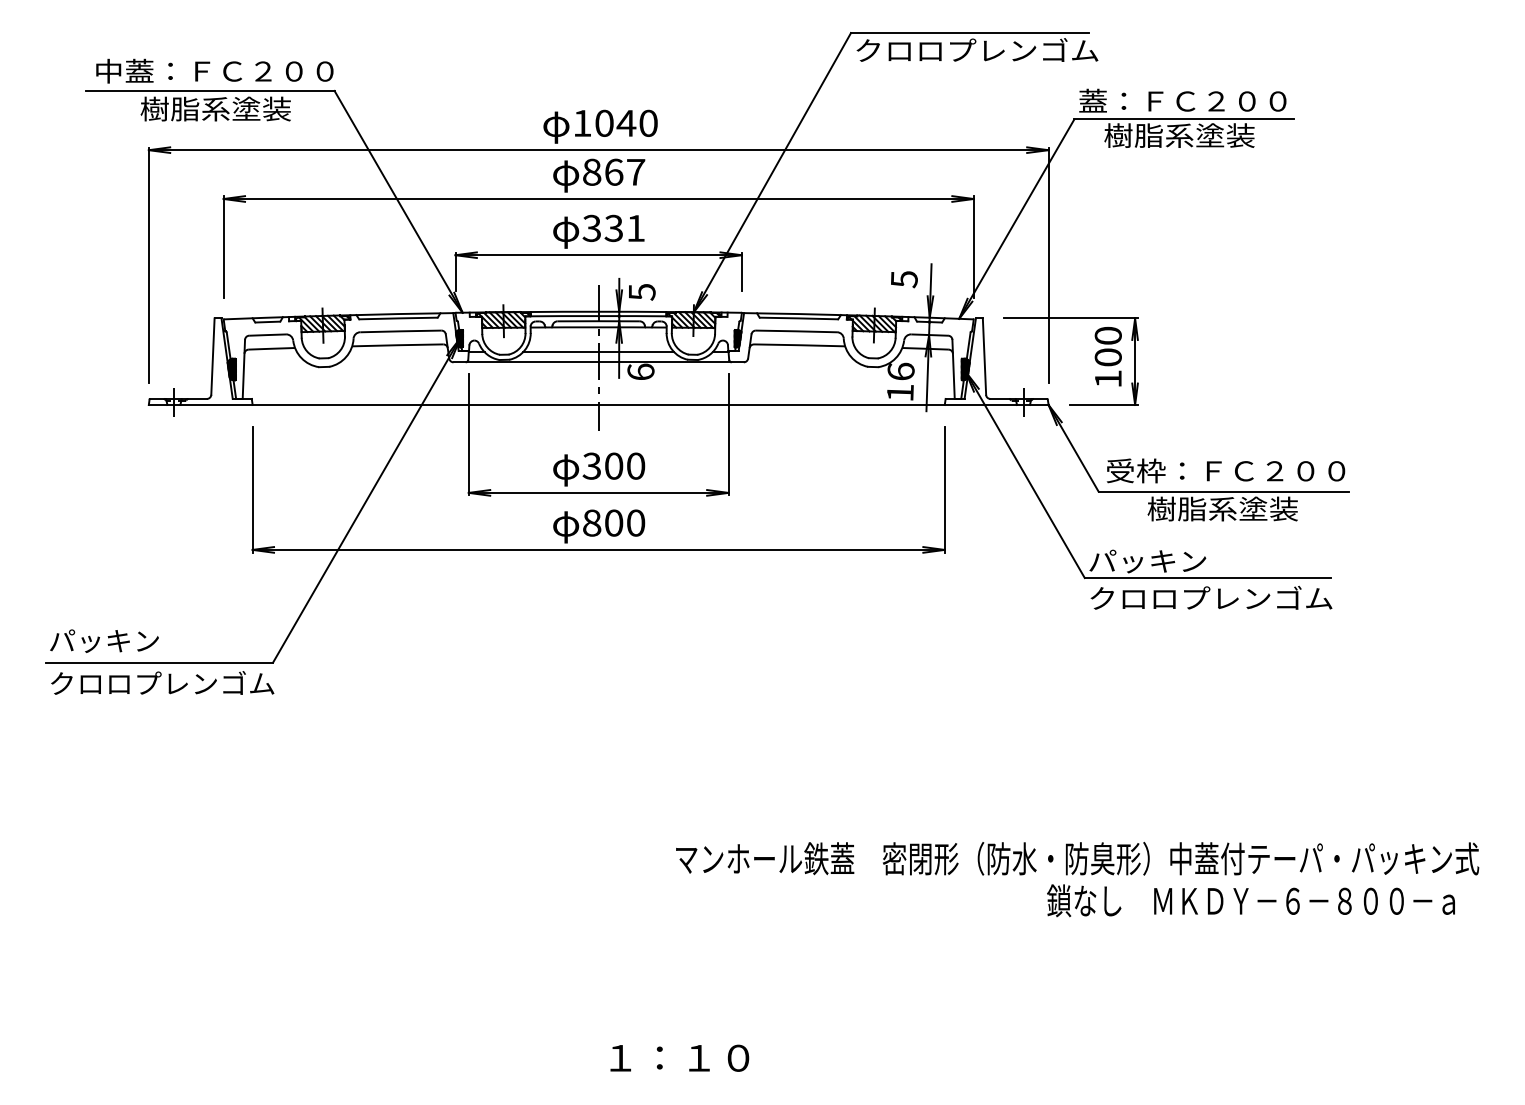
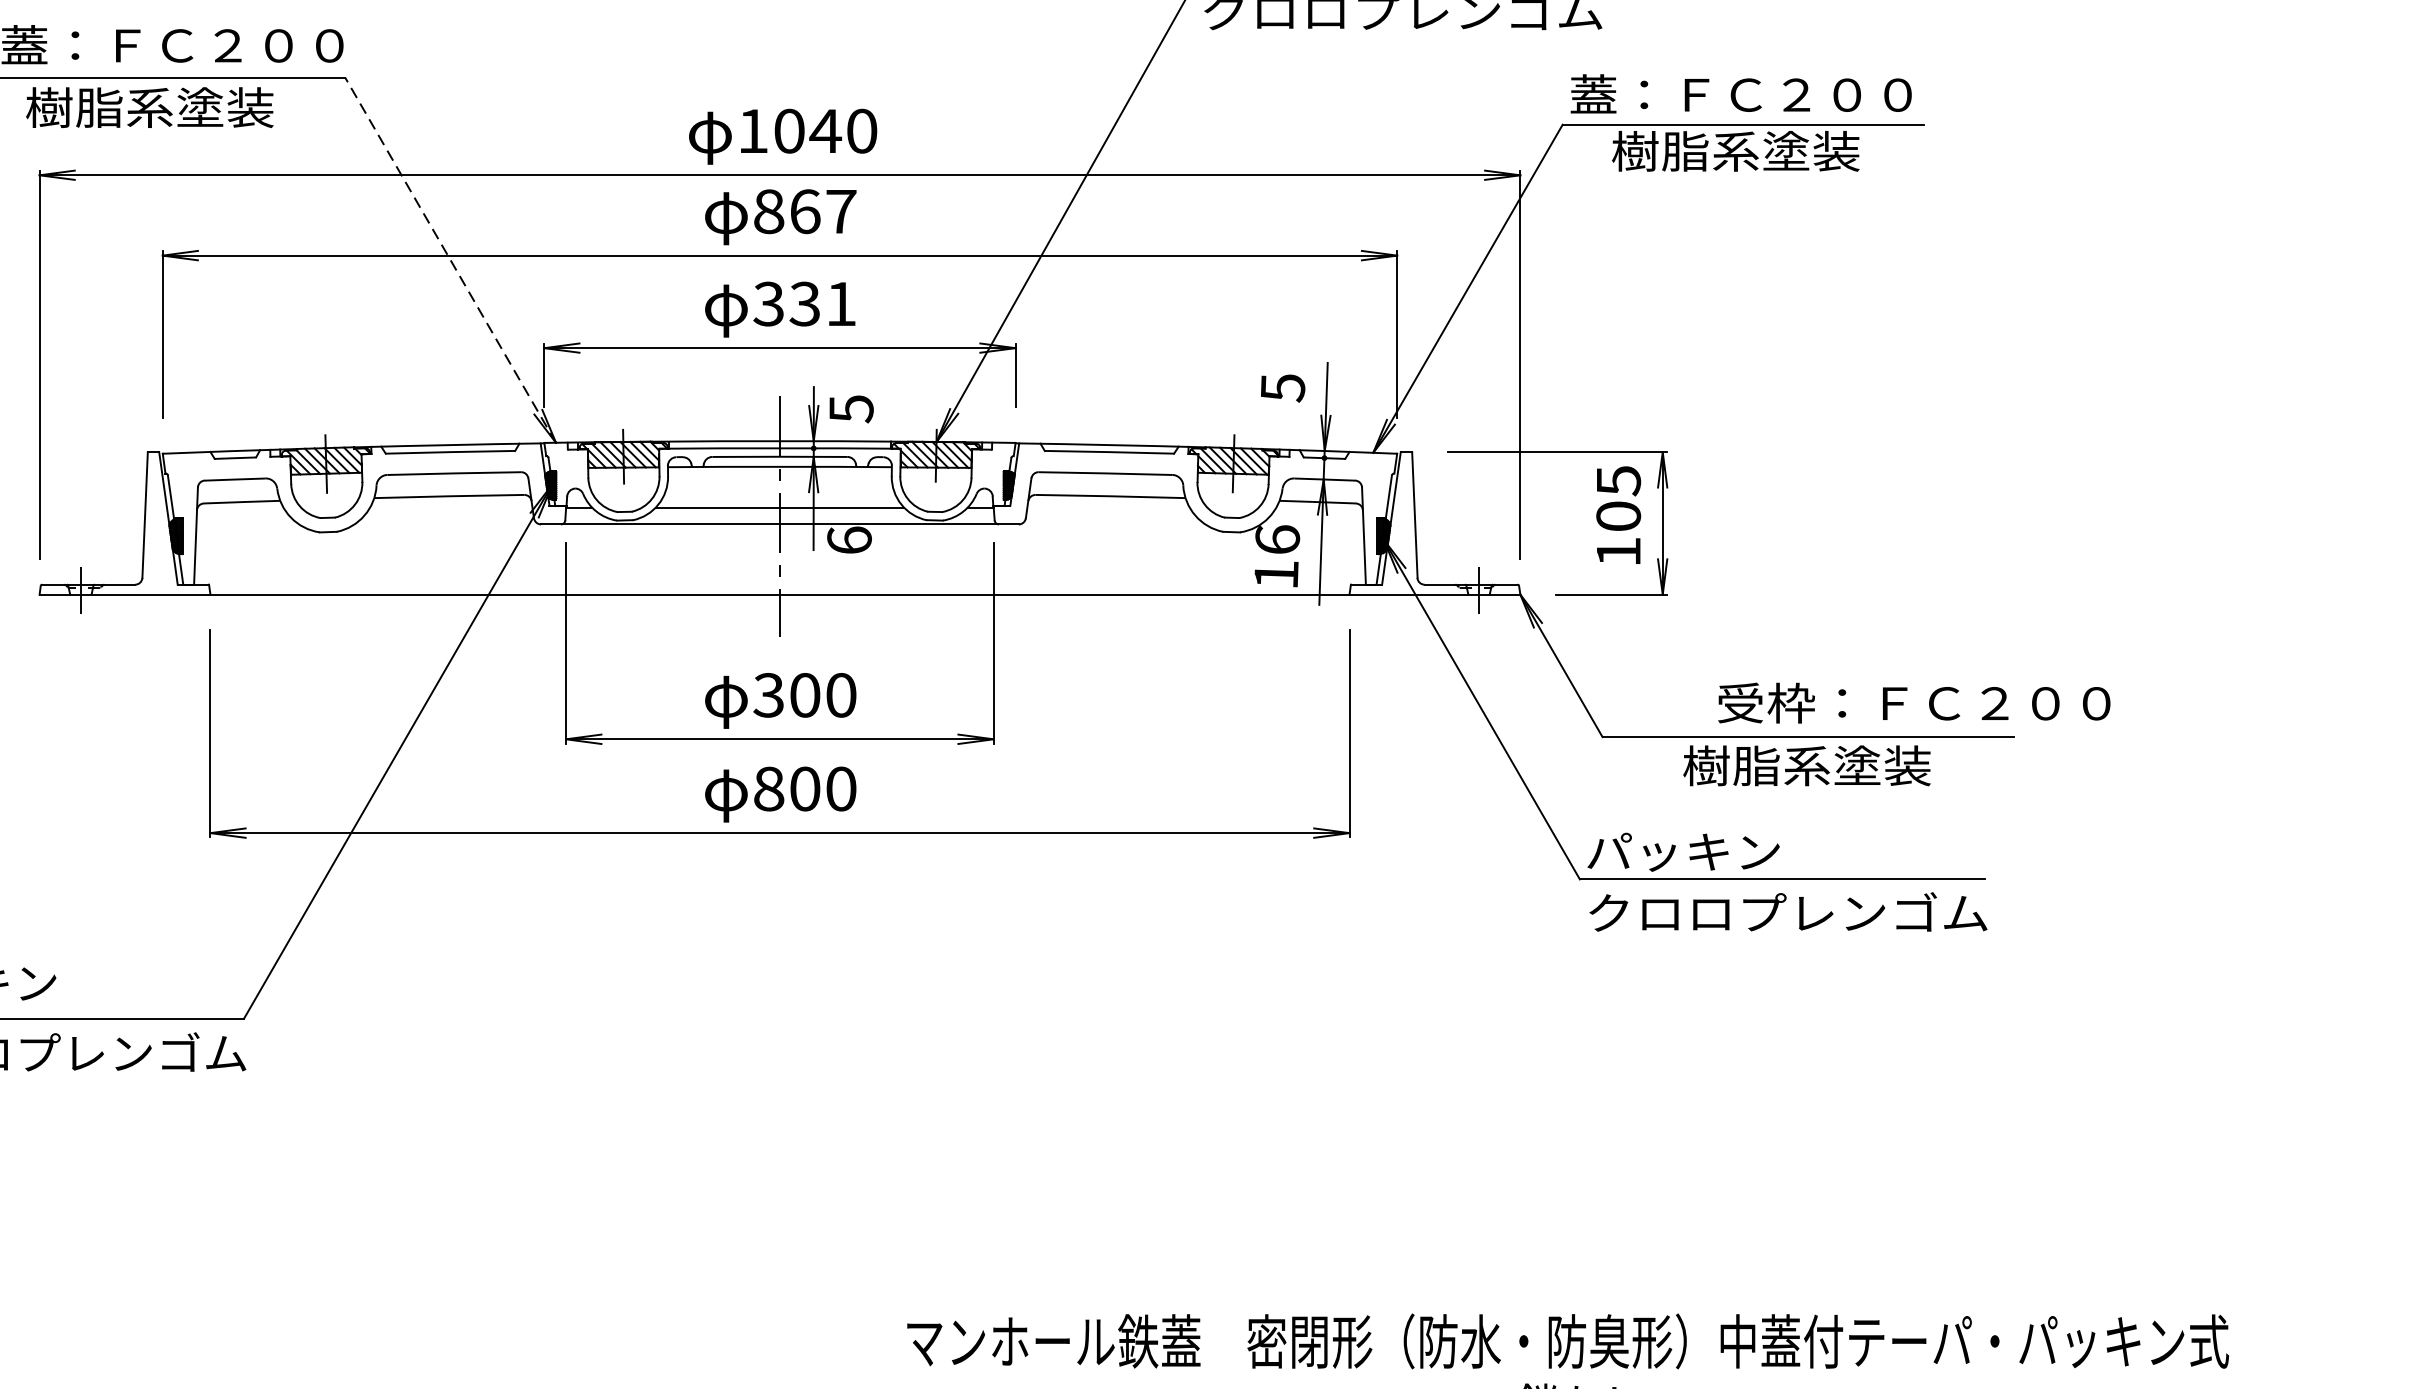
line: (398, 201) -> (450, 259), solid -> dashed
text: (1107, 335) -> (1617, 480), 100 -> 105
text: (1225, 470) -> (1913, 702), moved

